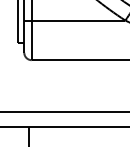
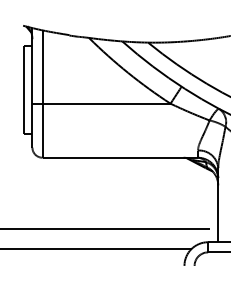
line: (29, 136) -> (39, 262), removed

